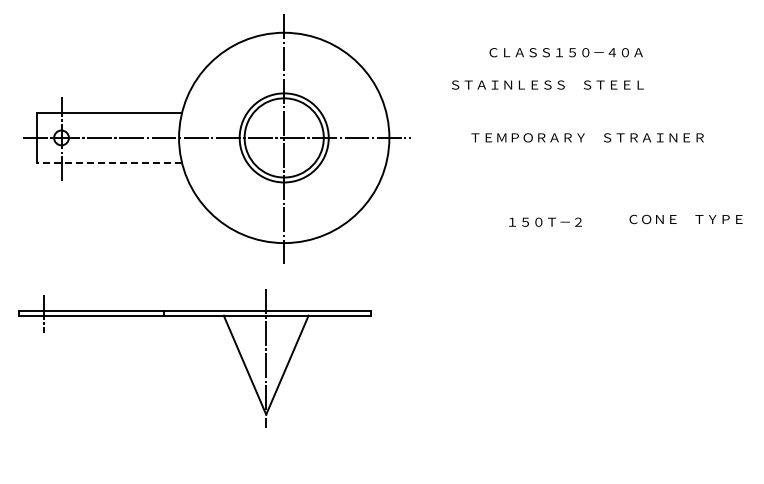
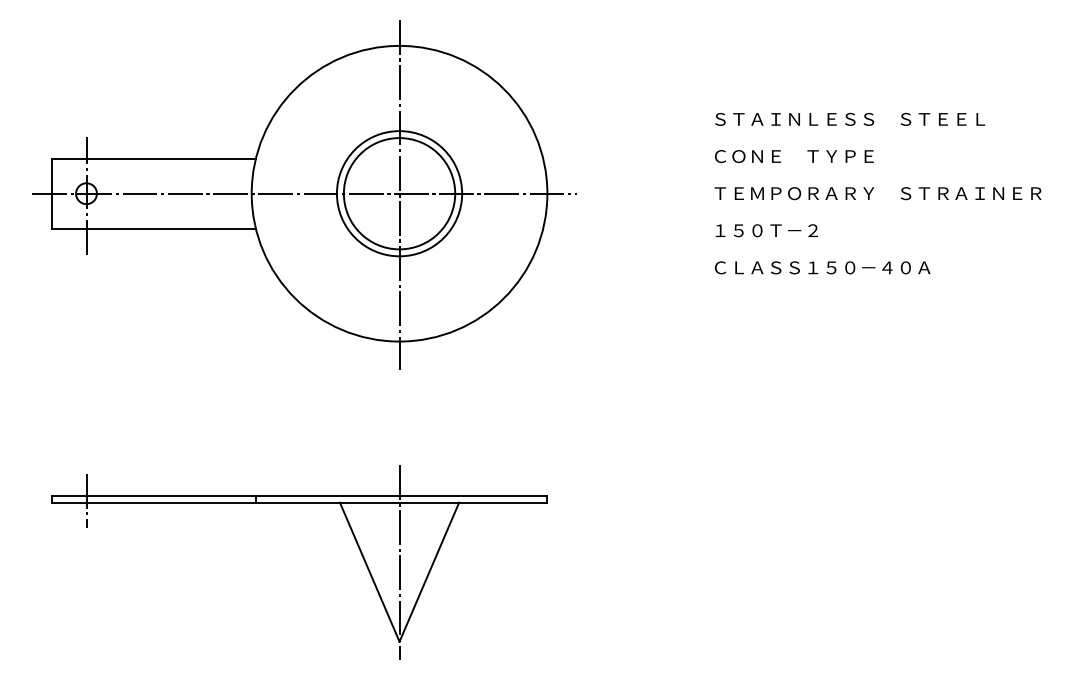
text: (565, 52) -> (821, 267), moved
text: (547, 84) -> (849, 118), moved
text: (587, 137) -> (877, 193), moved
line: (109, 162) -> (153, 228), dashed -> solid
text: (685, 219) -> (793, 156), moved
text: (545, 221) -> (766, 229), moved
part: (194, 316) -> (298, 503), moved

